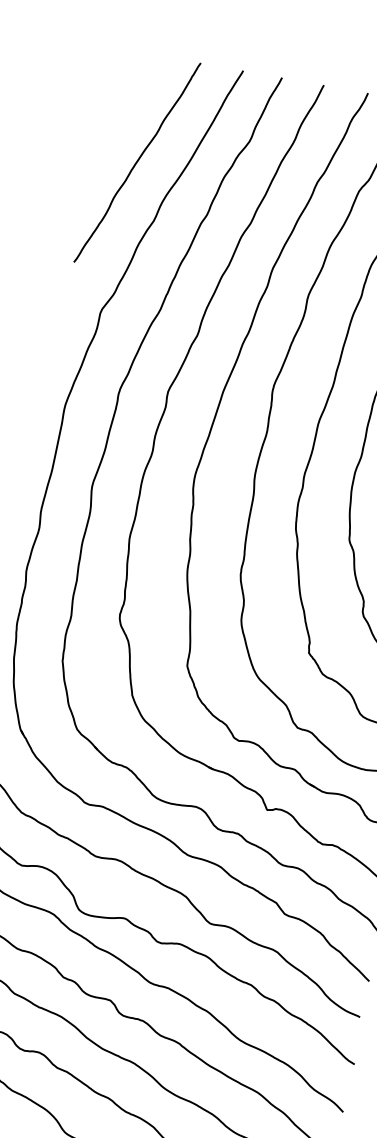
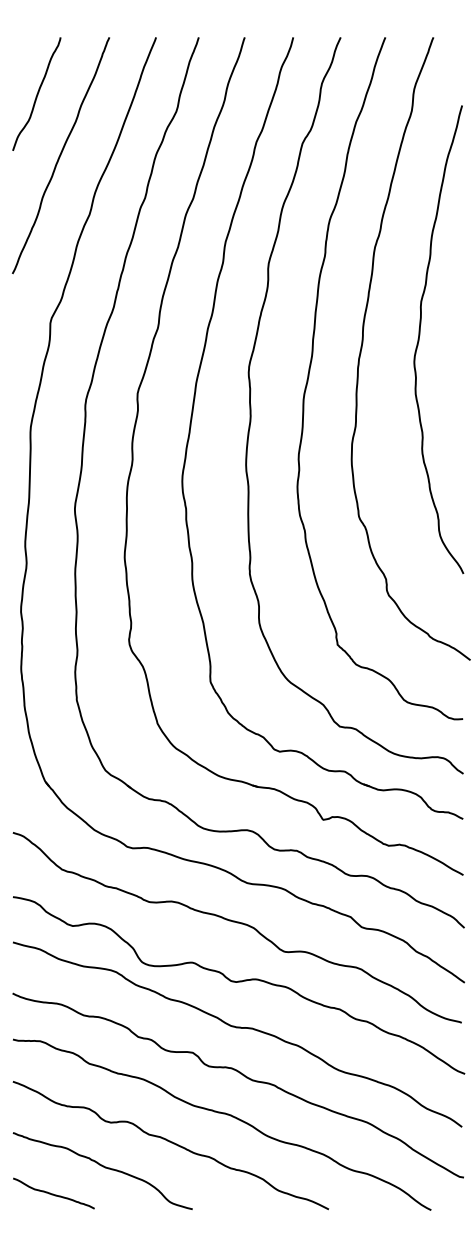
curve: (126, 102) -> (37, 93), added

